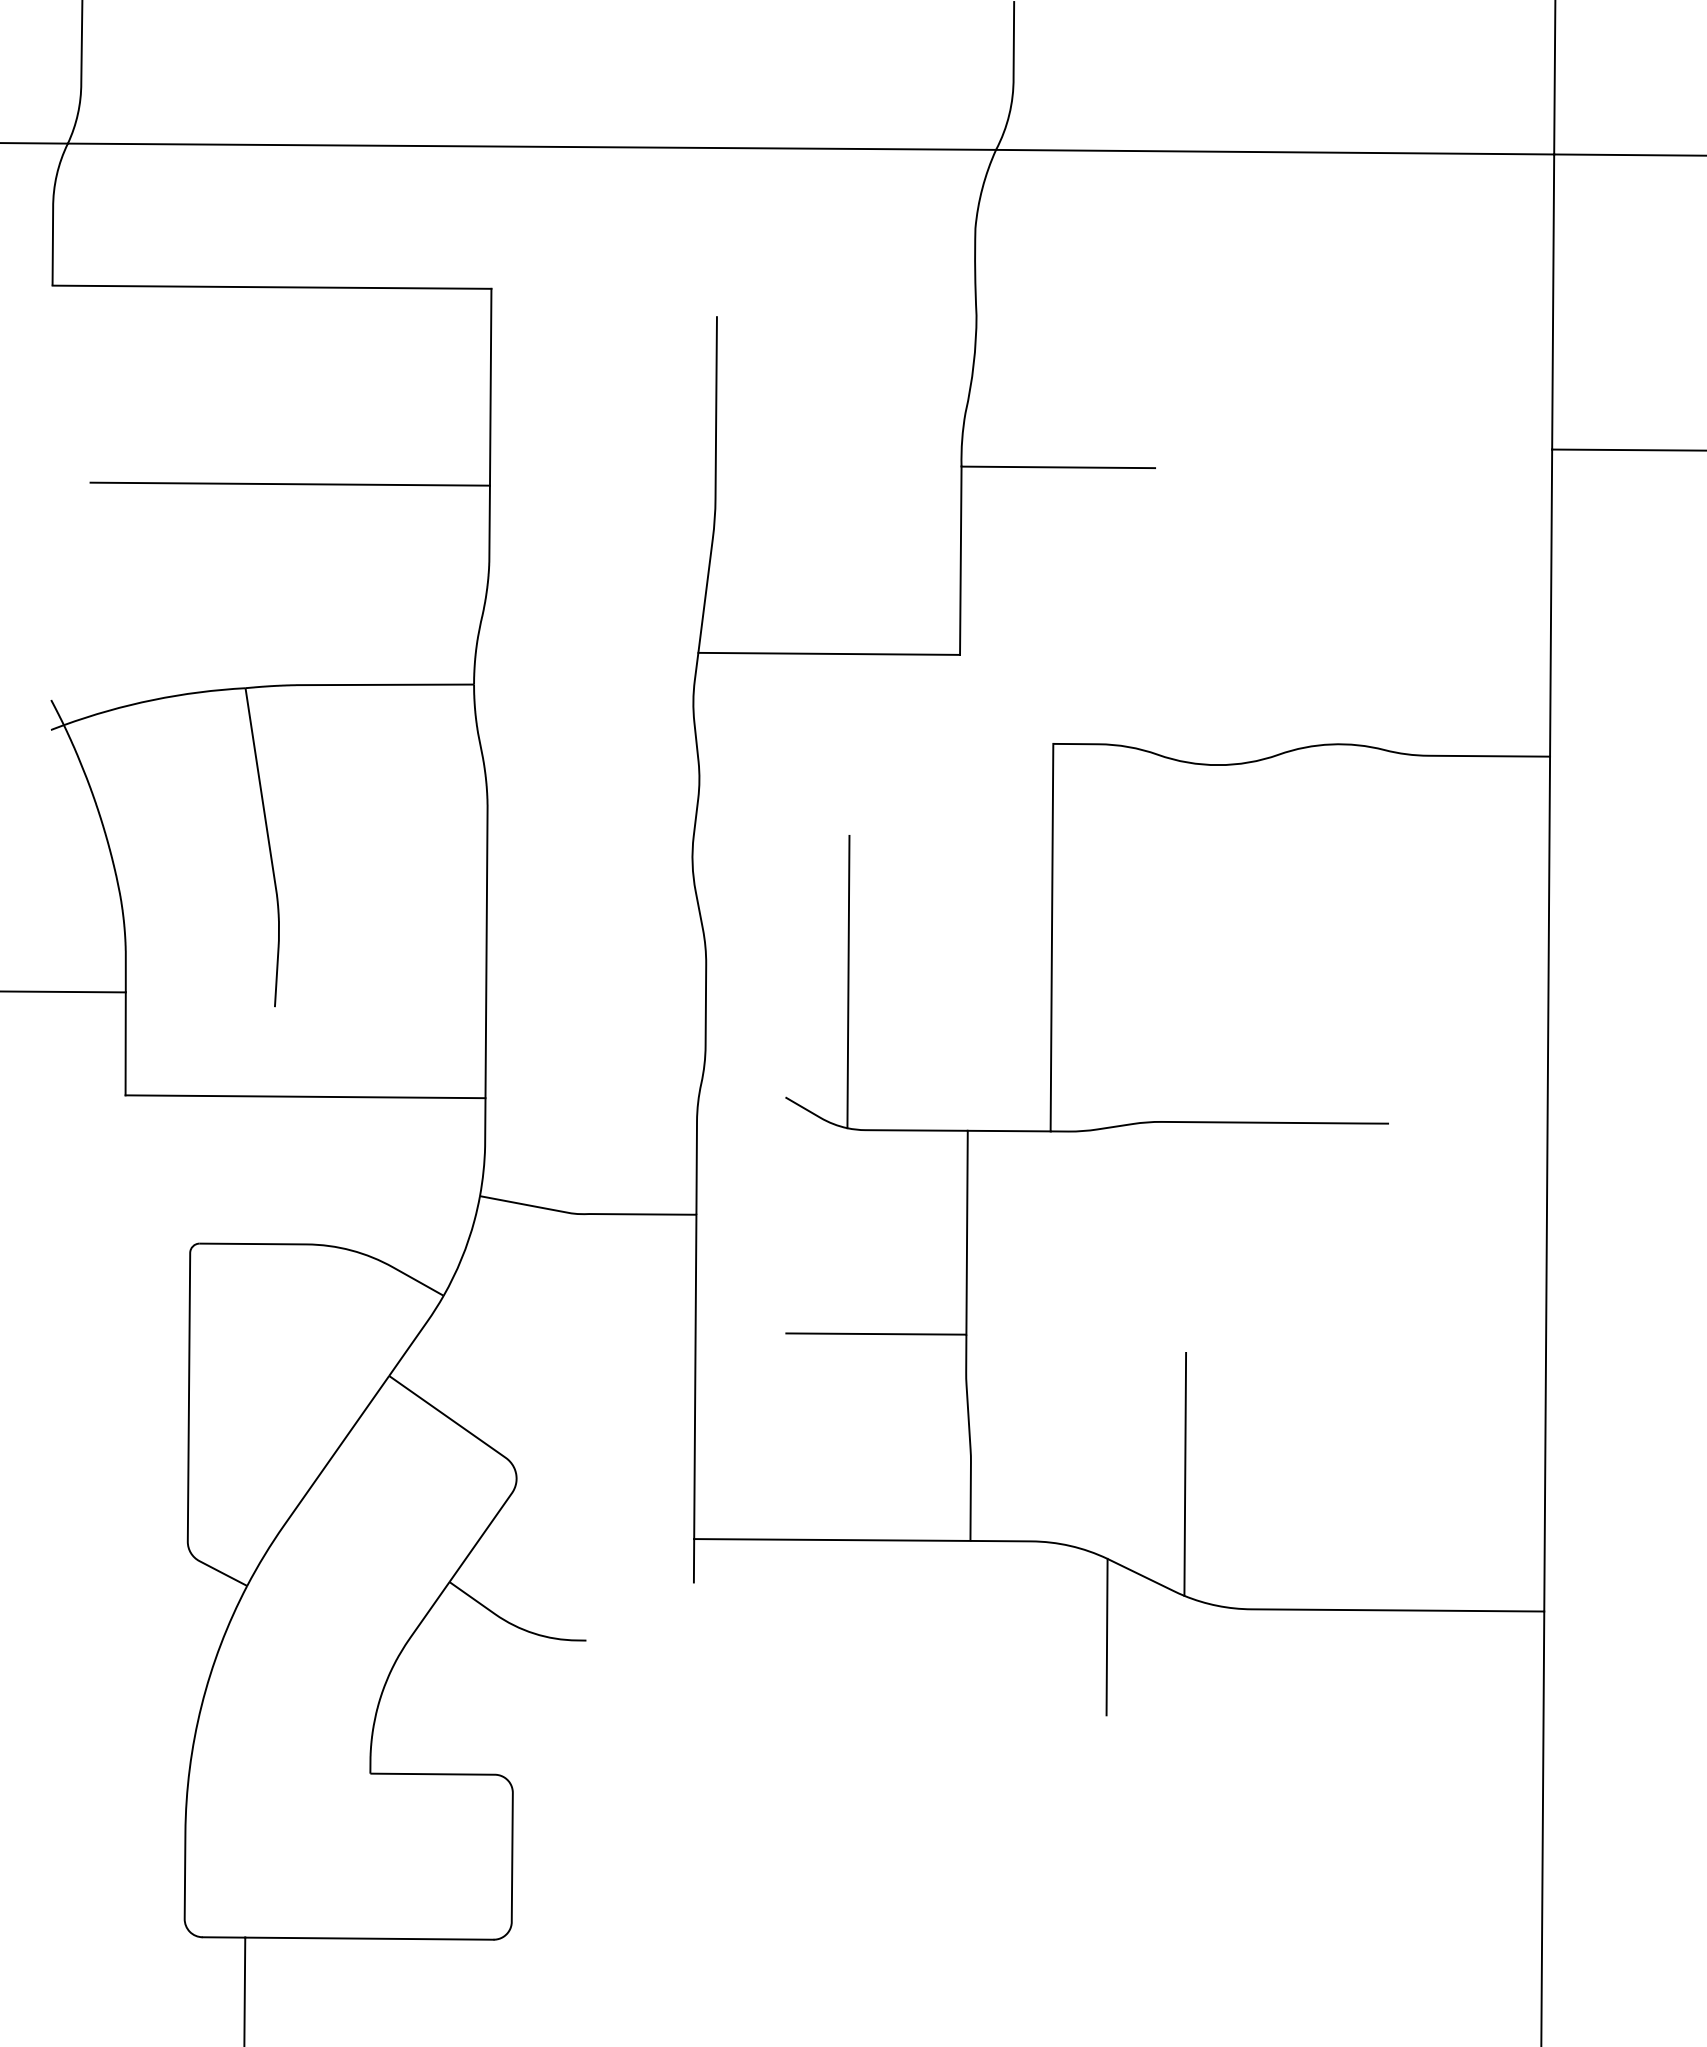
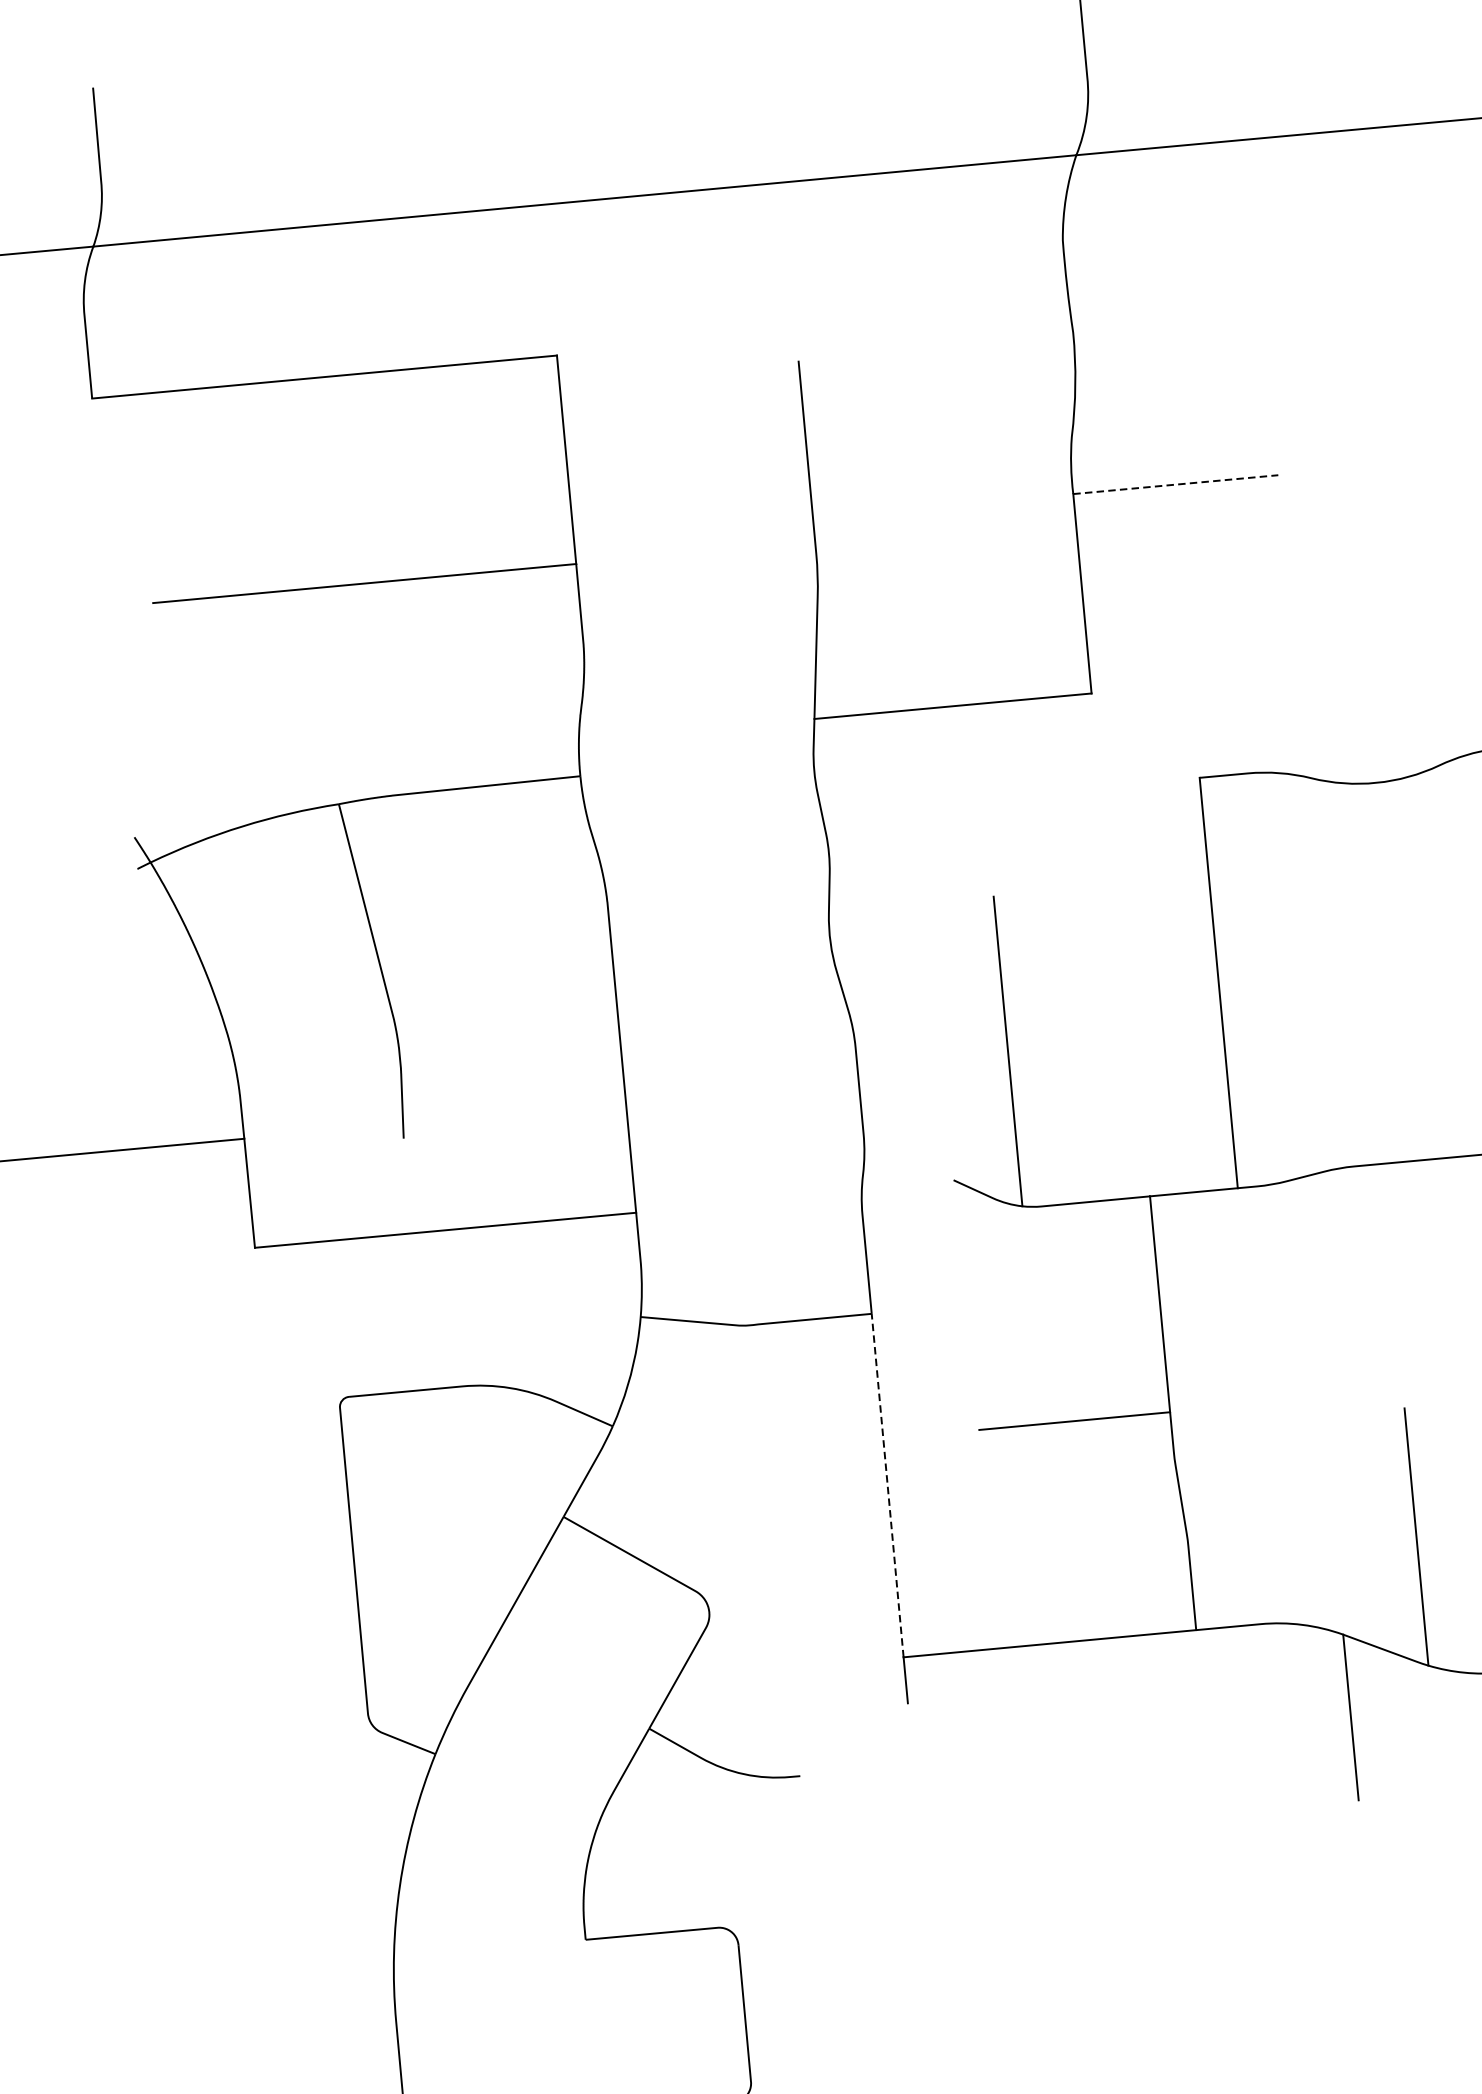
line: (1058, 467) -> (1175, 484), solid -> dashed
line: (695, 1376) -> (887, 1485), solid -> dashed

